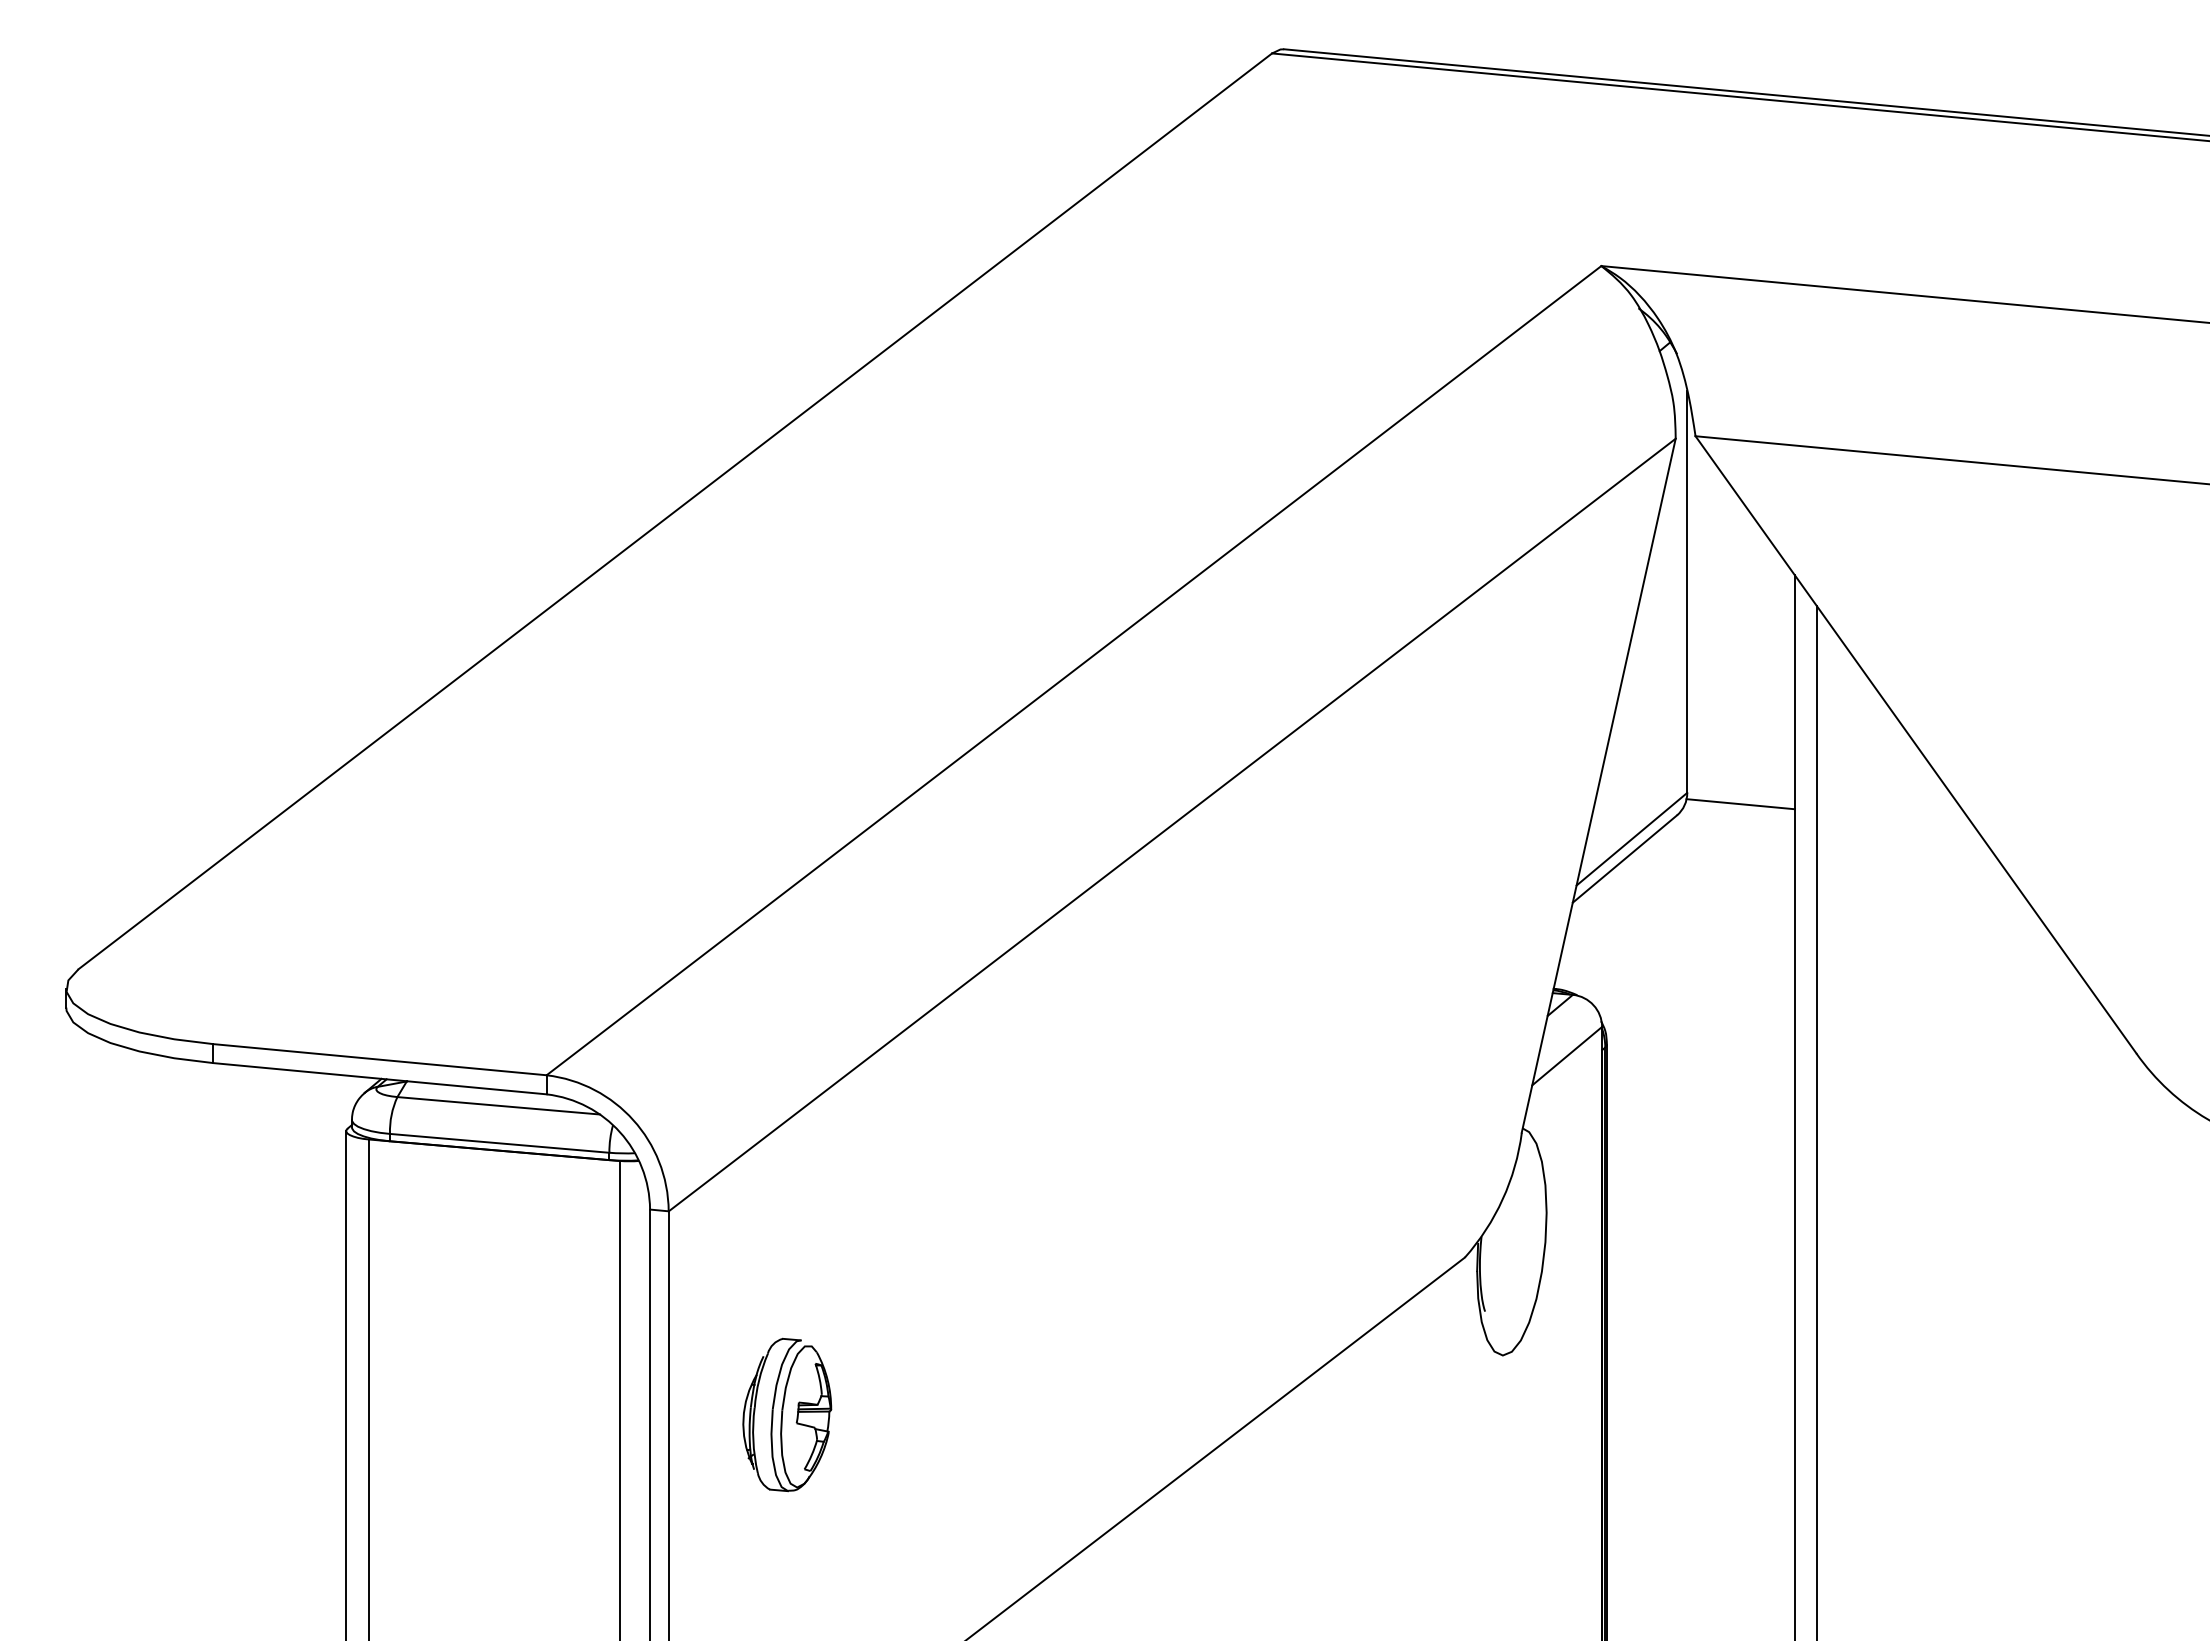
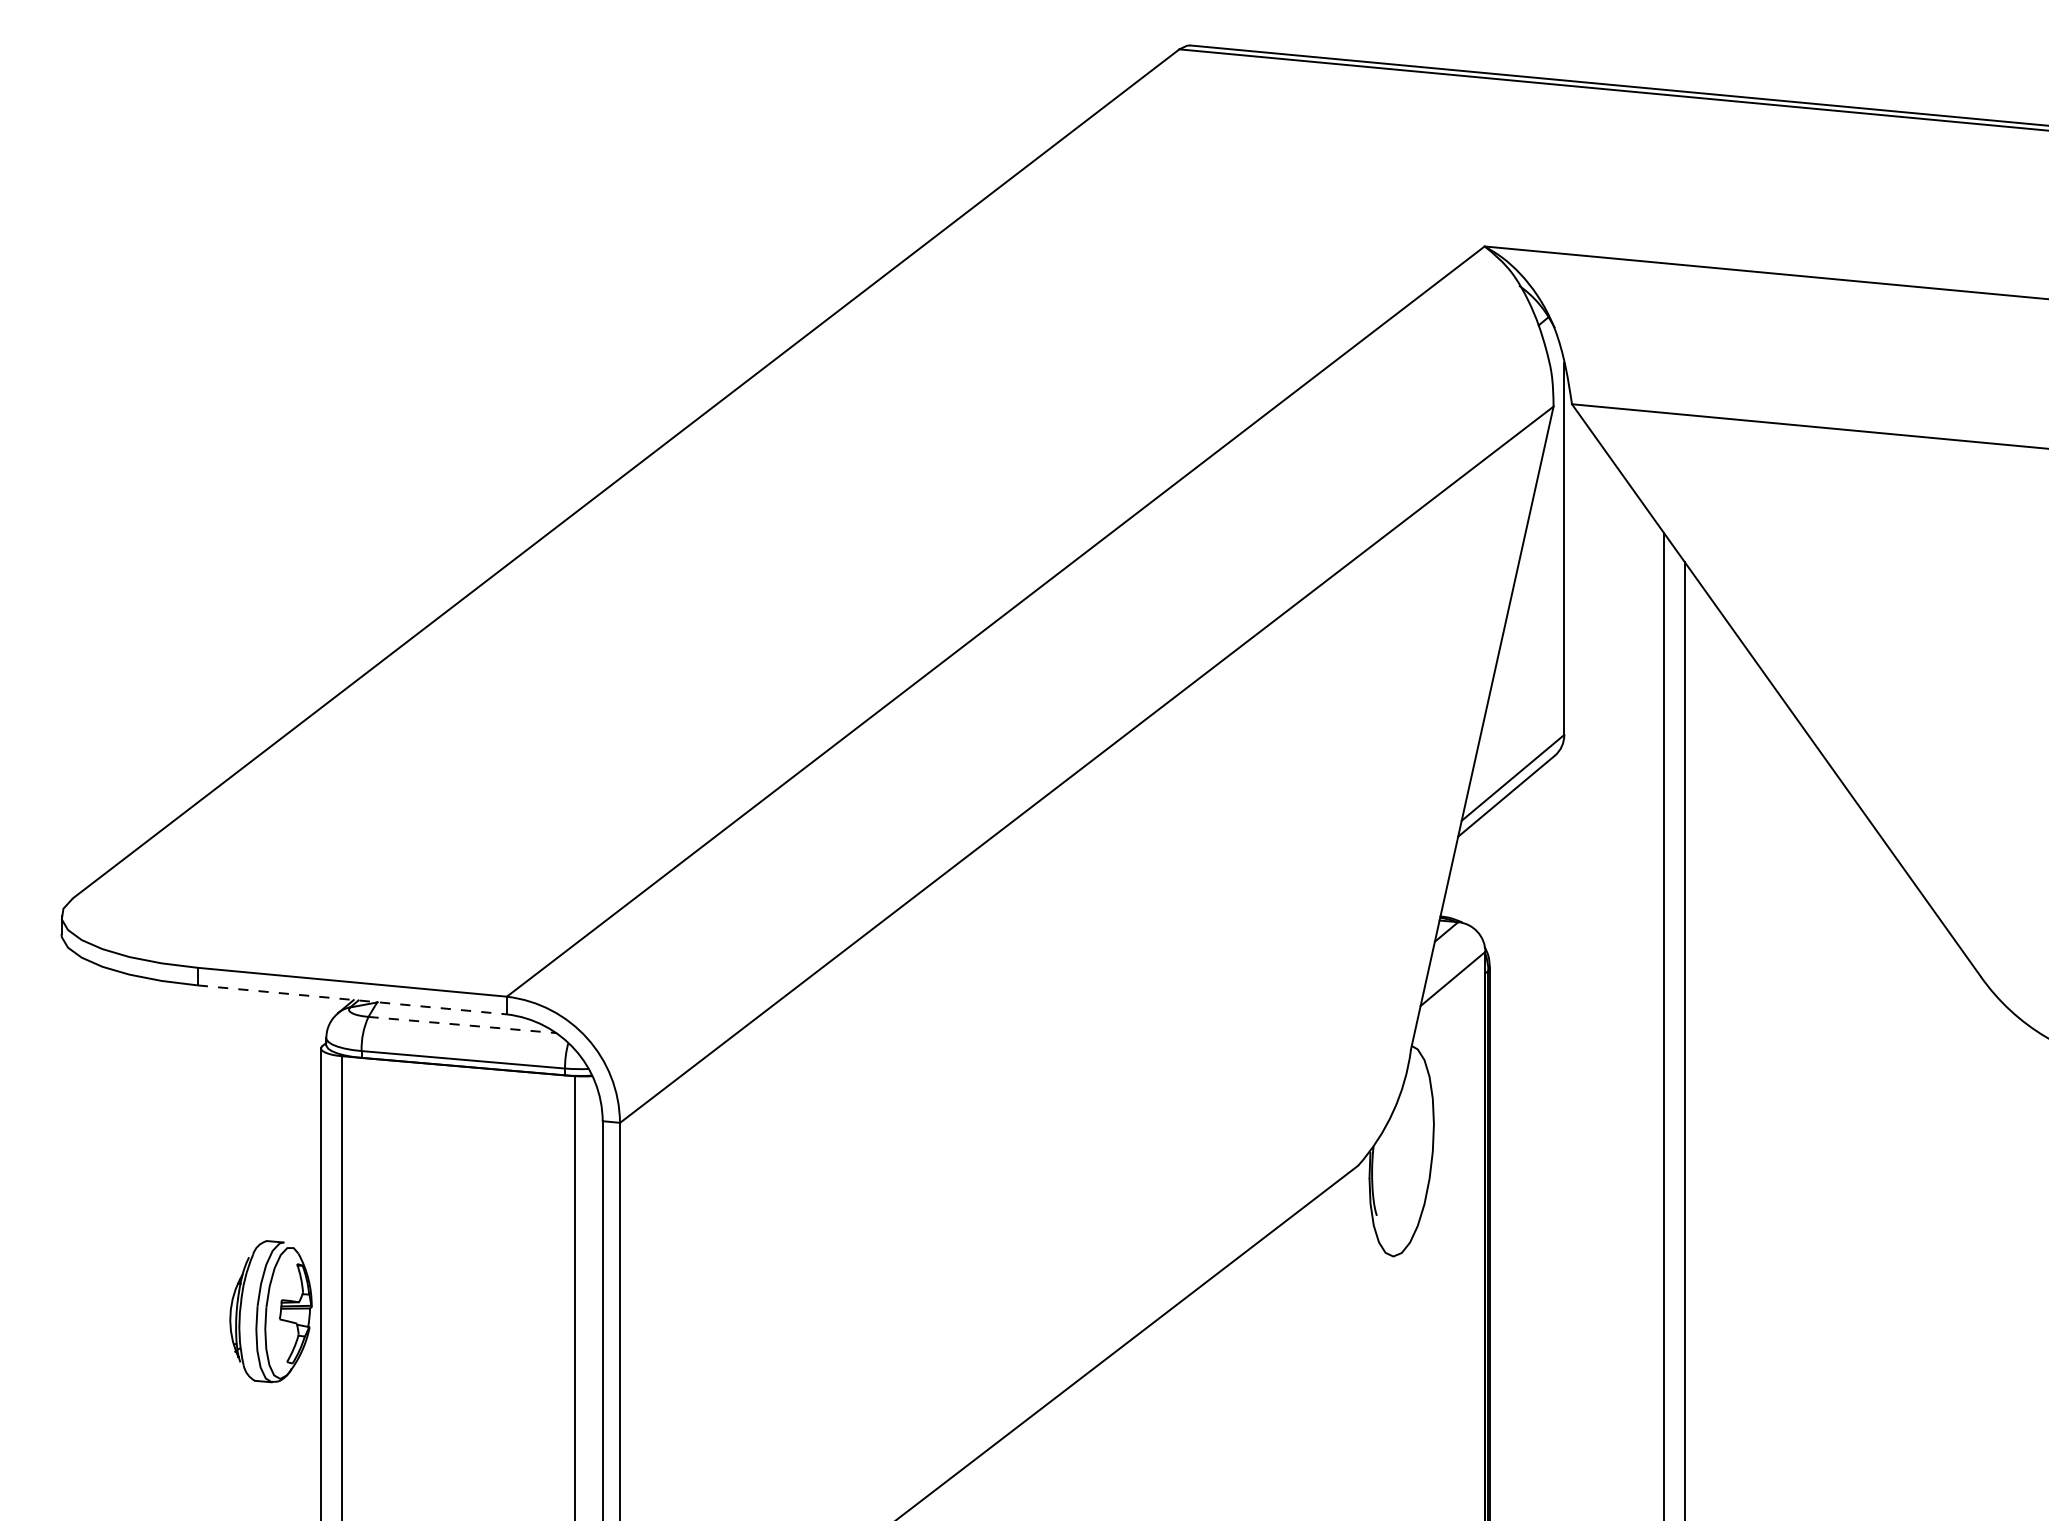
line: (1740, 804) -> (1613, 745), removed
line: (380, 1078) -> (352, 999), solid -> dashed
line: (498, 1105) -> (462, 1024), solid -> dashed
part: (787, 1414) -> (271, 1311), moved

